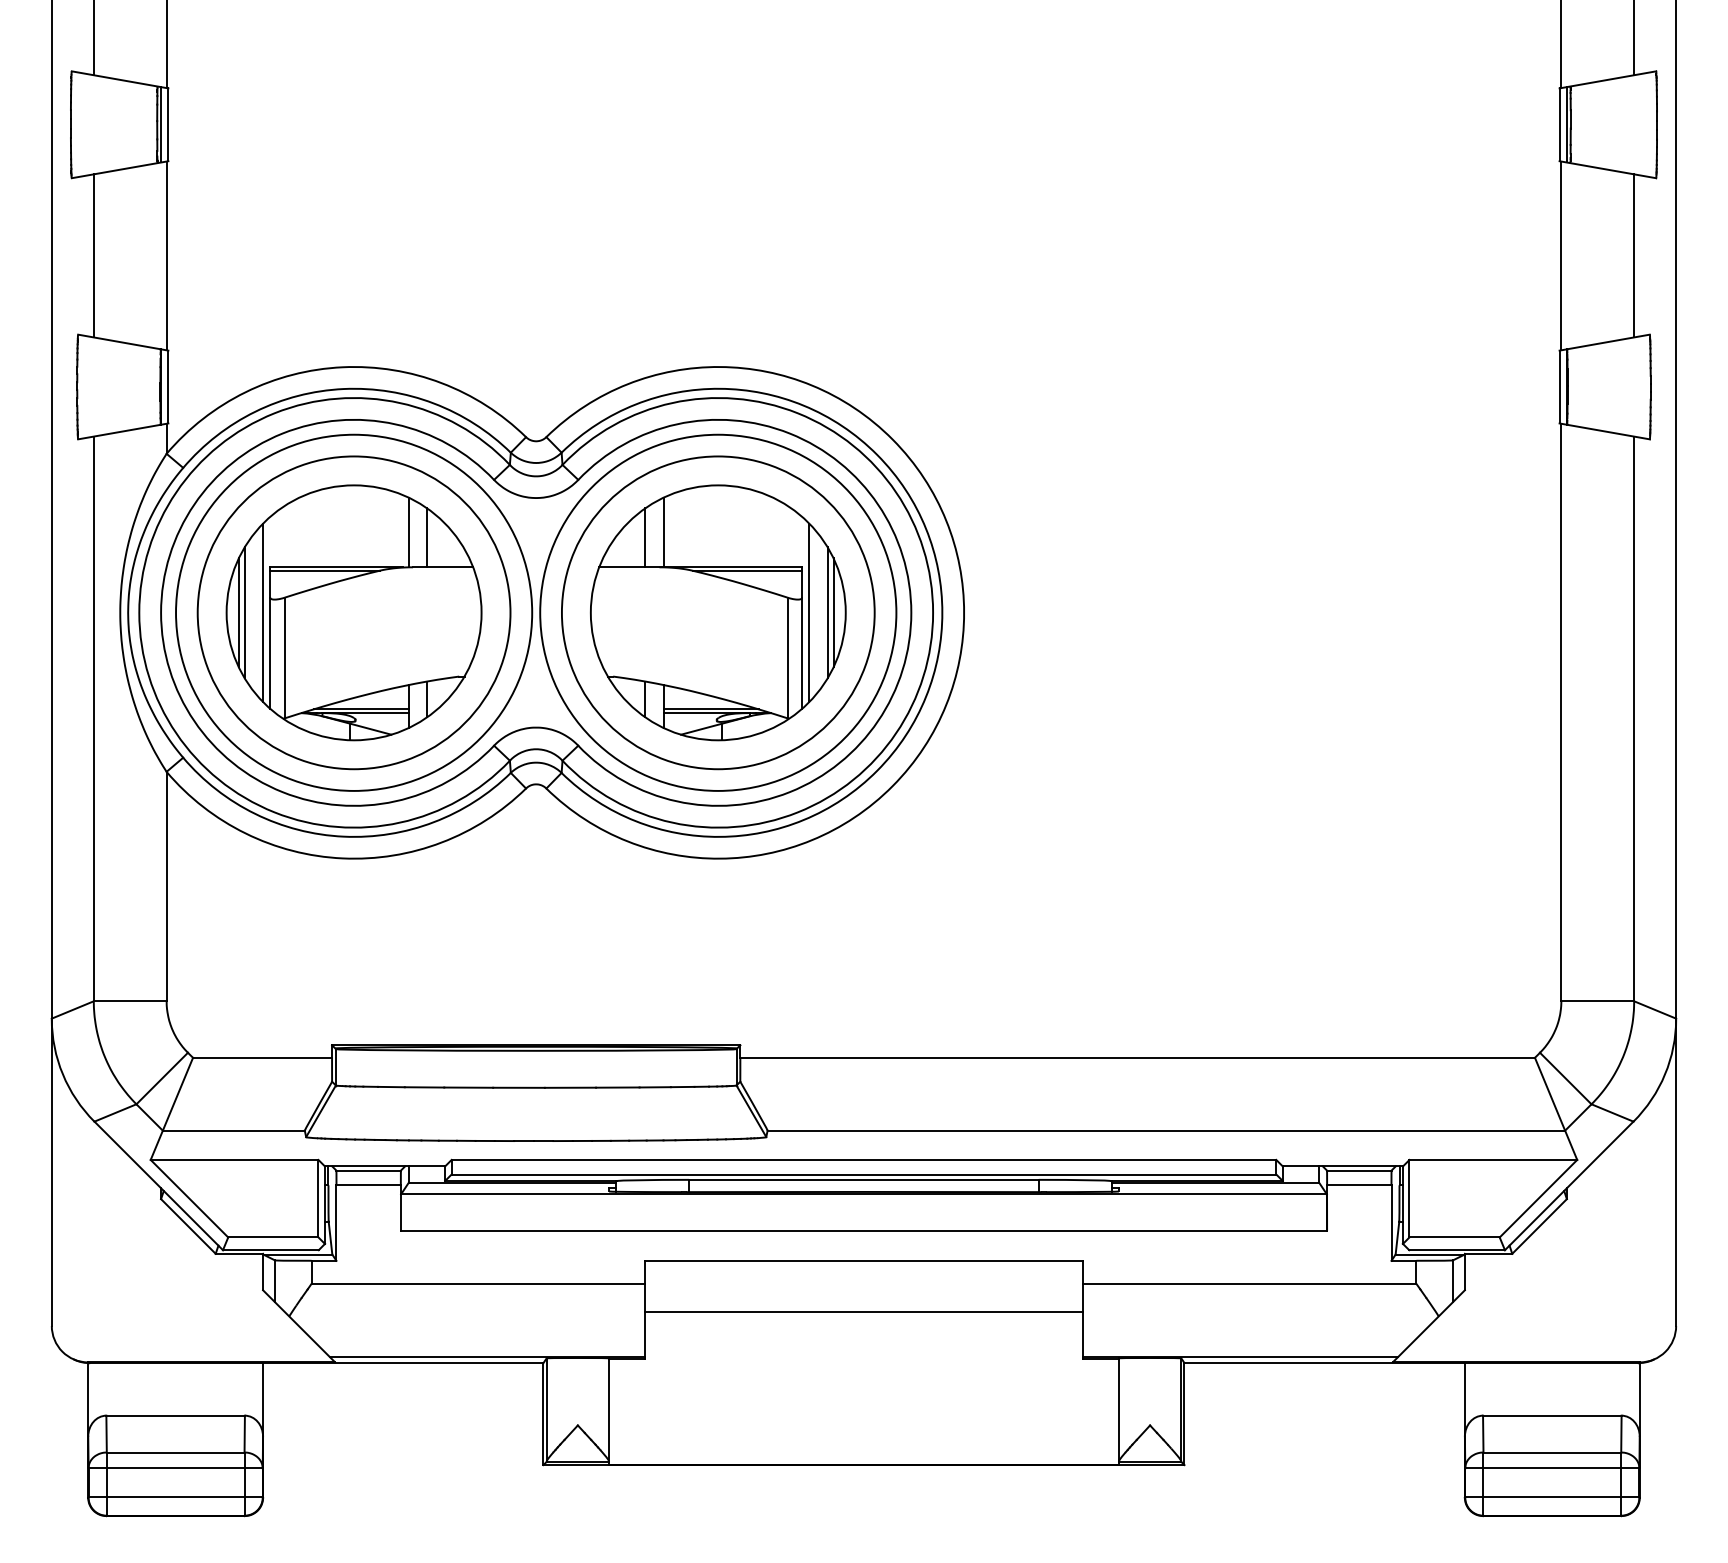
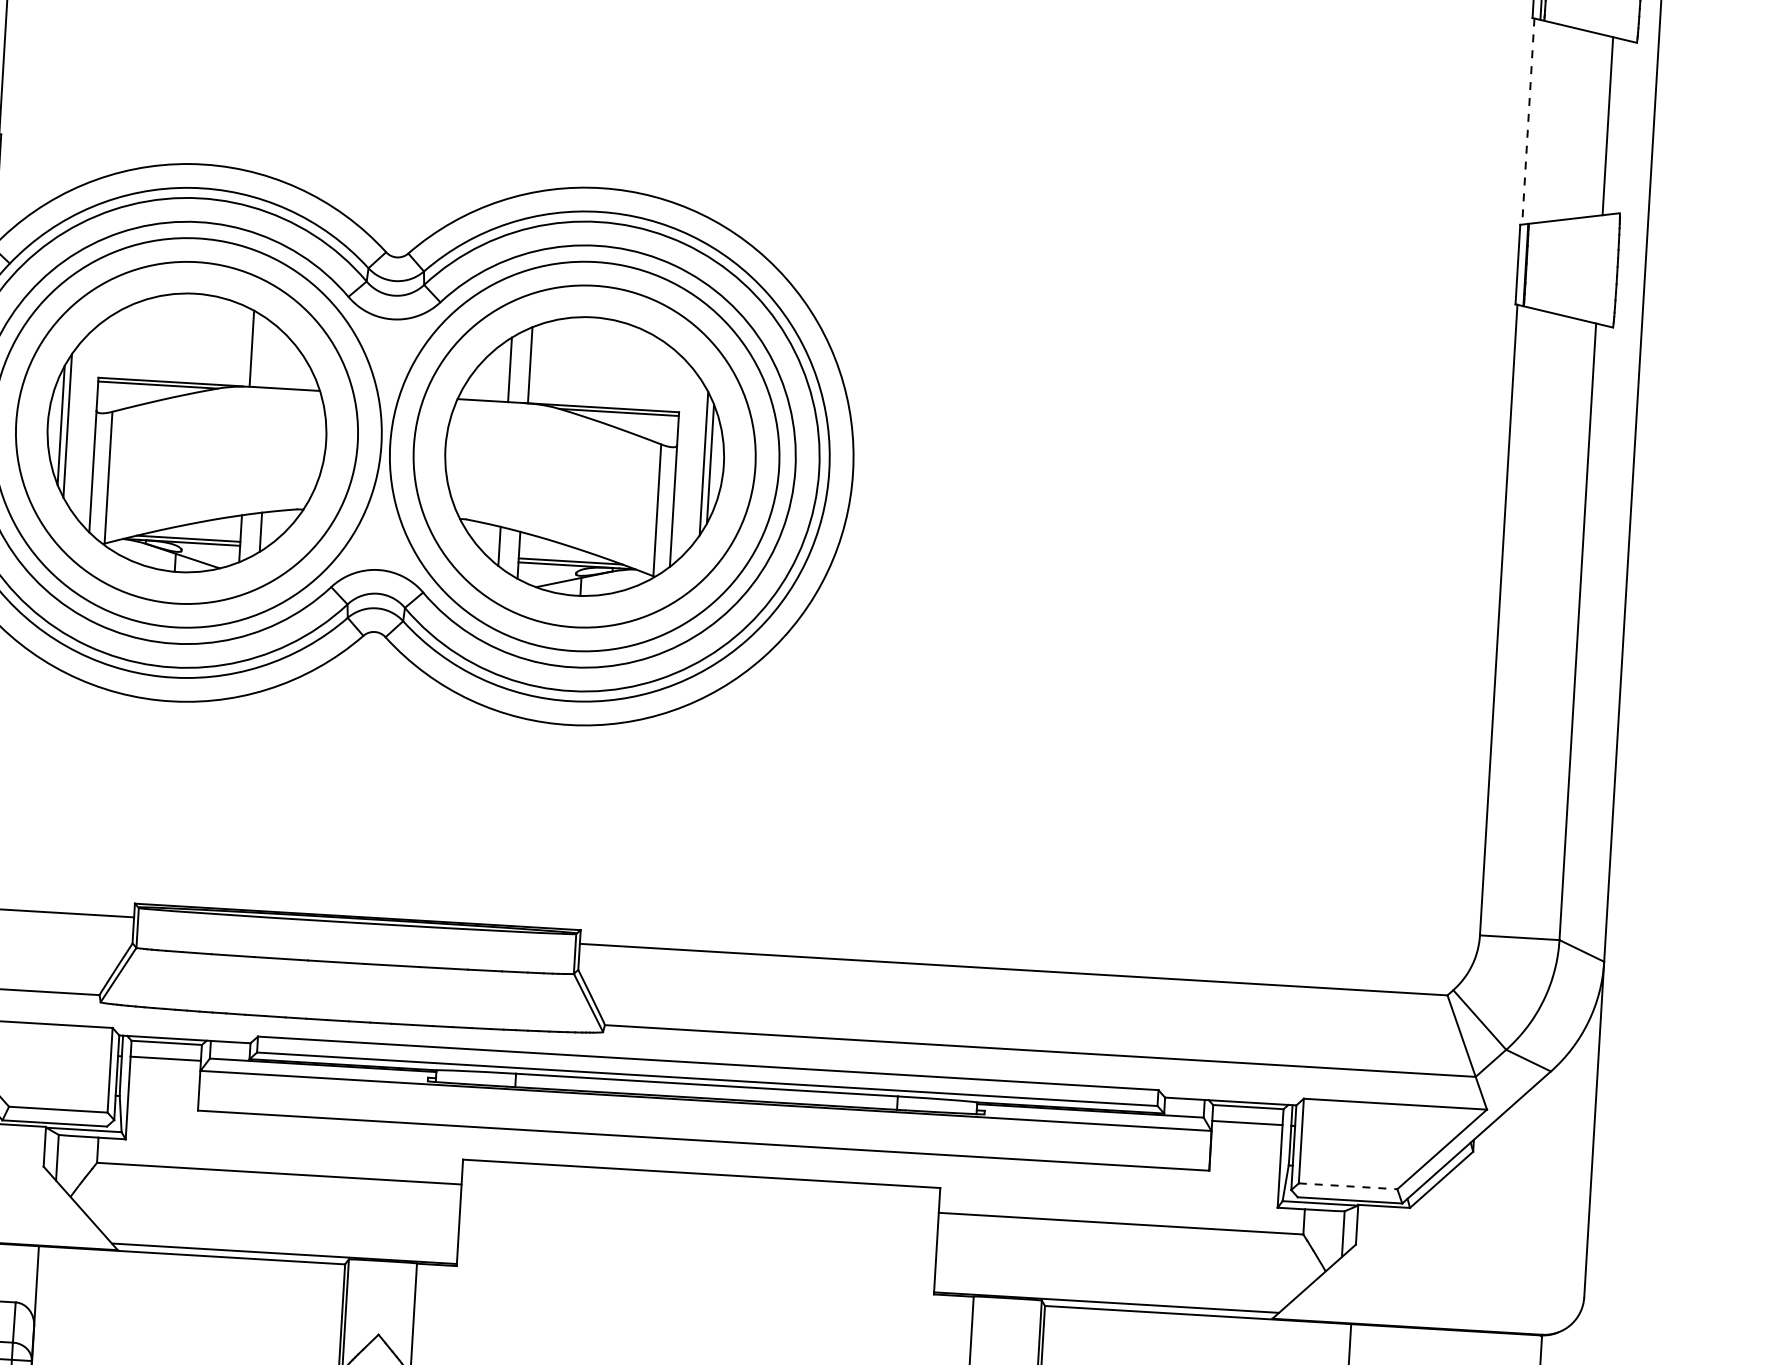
line: (1561, 256) -> (1528, 122), solid -> dashed
line: (426, 537) -> (270, 355), removed
line: (263, 612) -> (88, 426), removed
line: (809, 612) -> (684, 462), removed
line: (1455, 1237) -> (1349, 1186), solid -> dashed
line: (863, 1312) -> (697, 1229), removed

